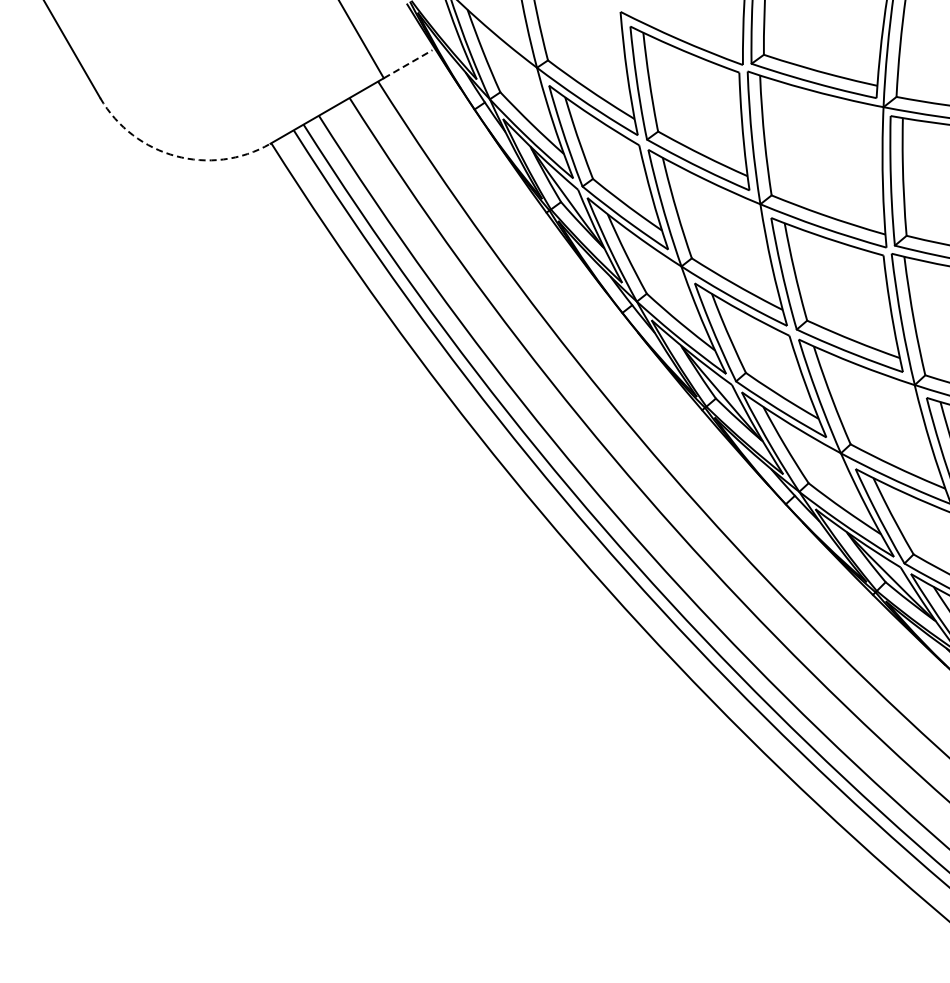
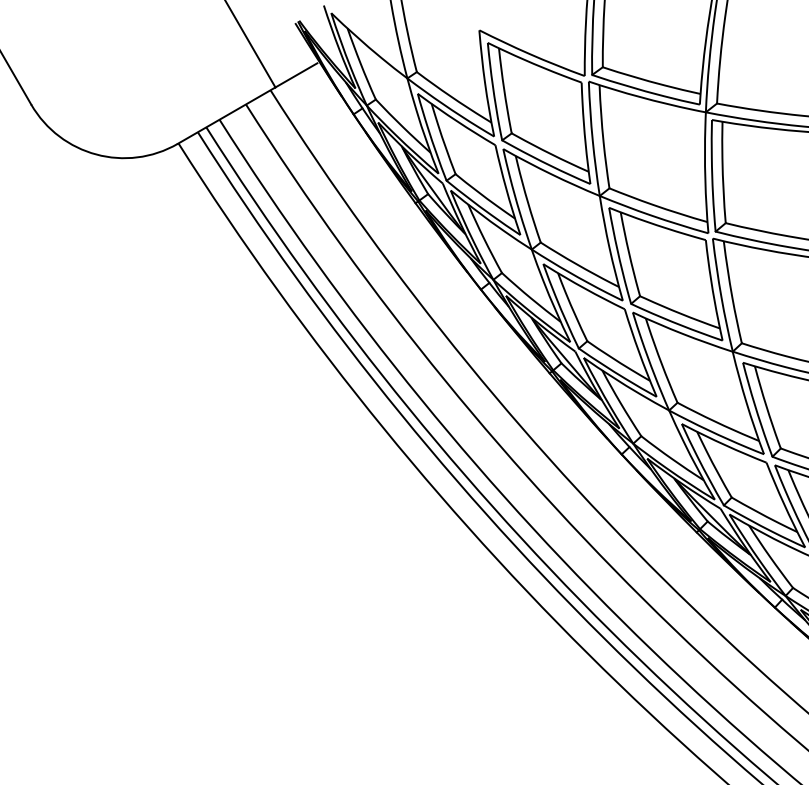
line: (408, 63) -> (296, 74), dashed -> solid
arc: (175, 156) -> (96, 154), dashed -> solid

